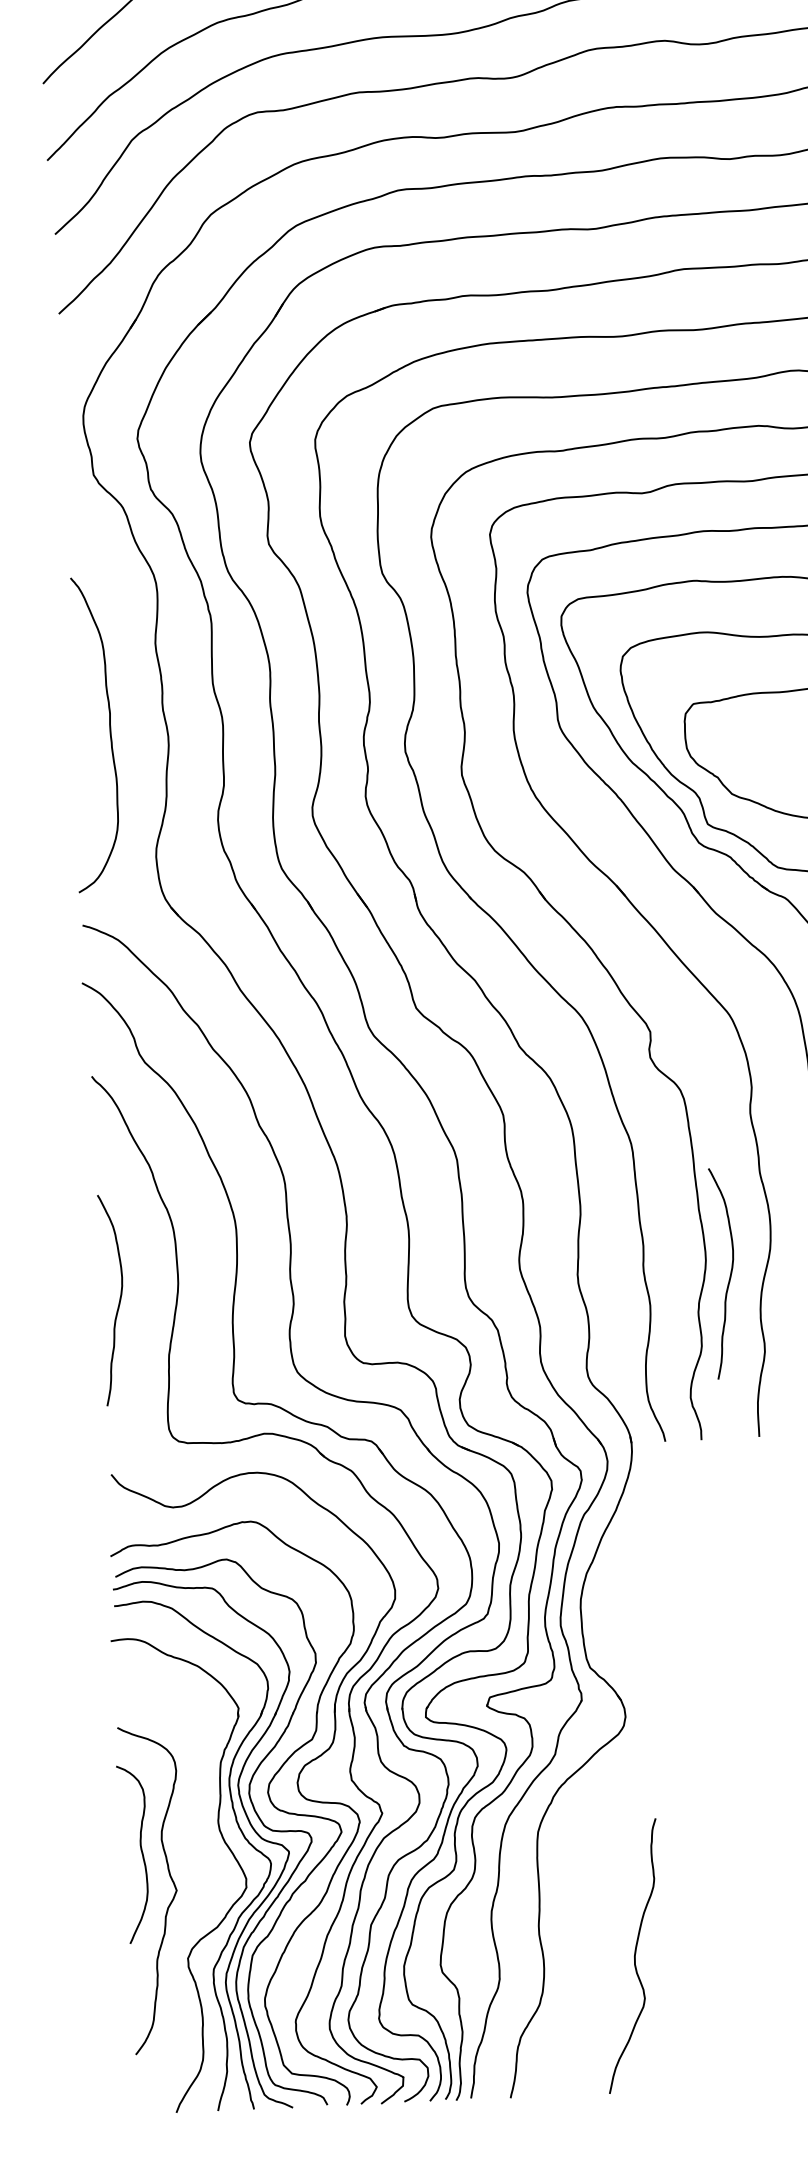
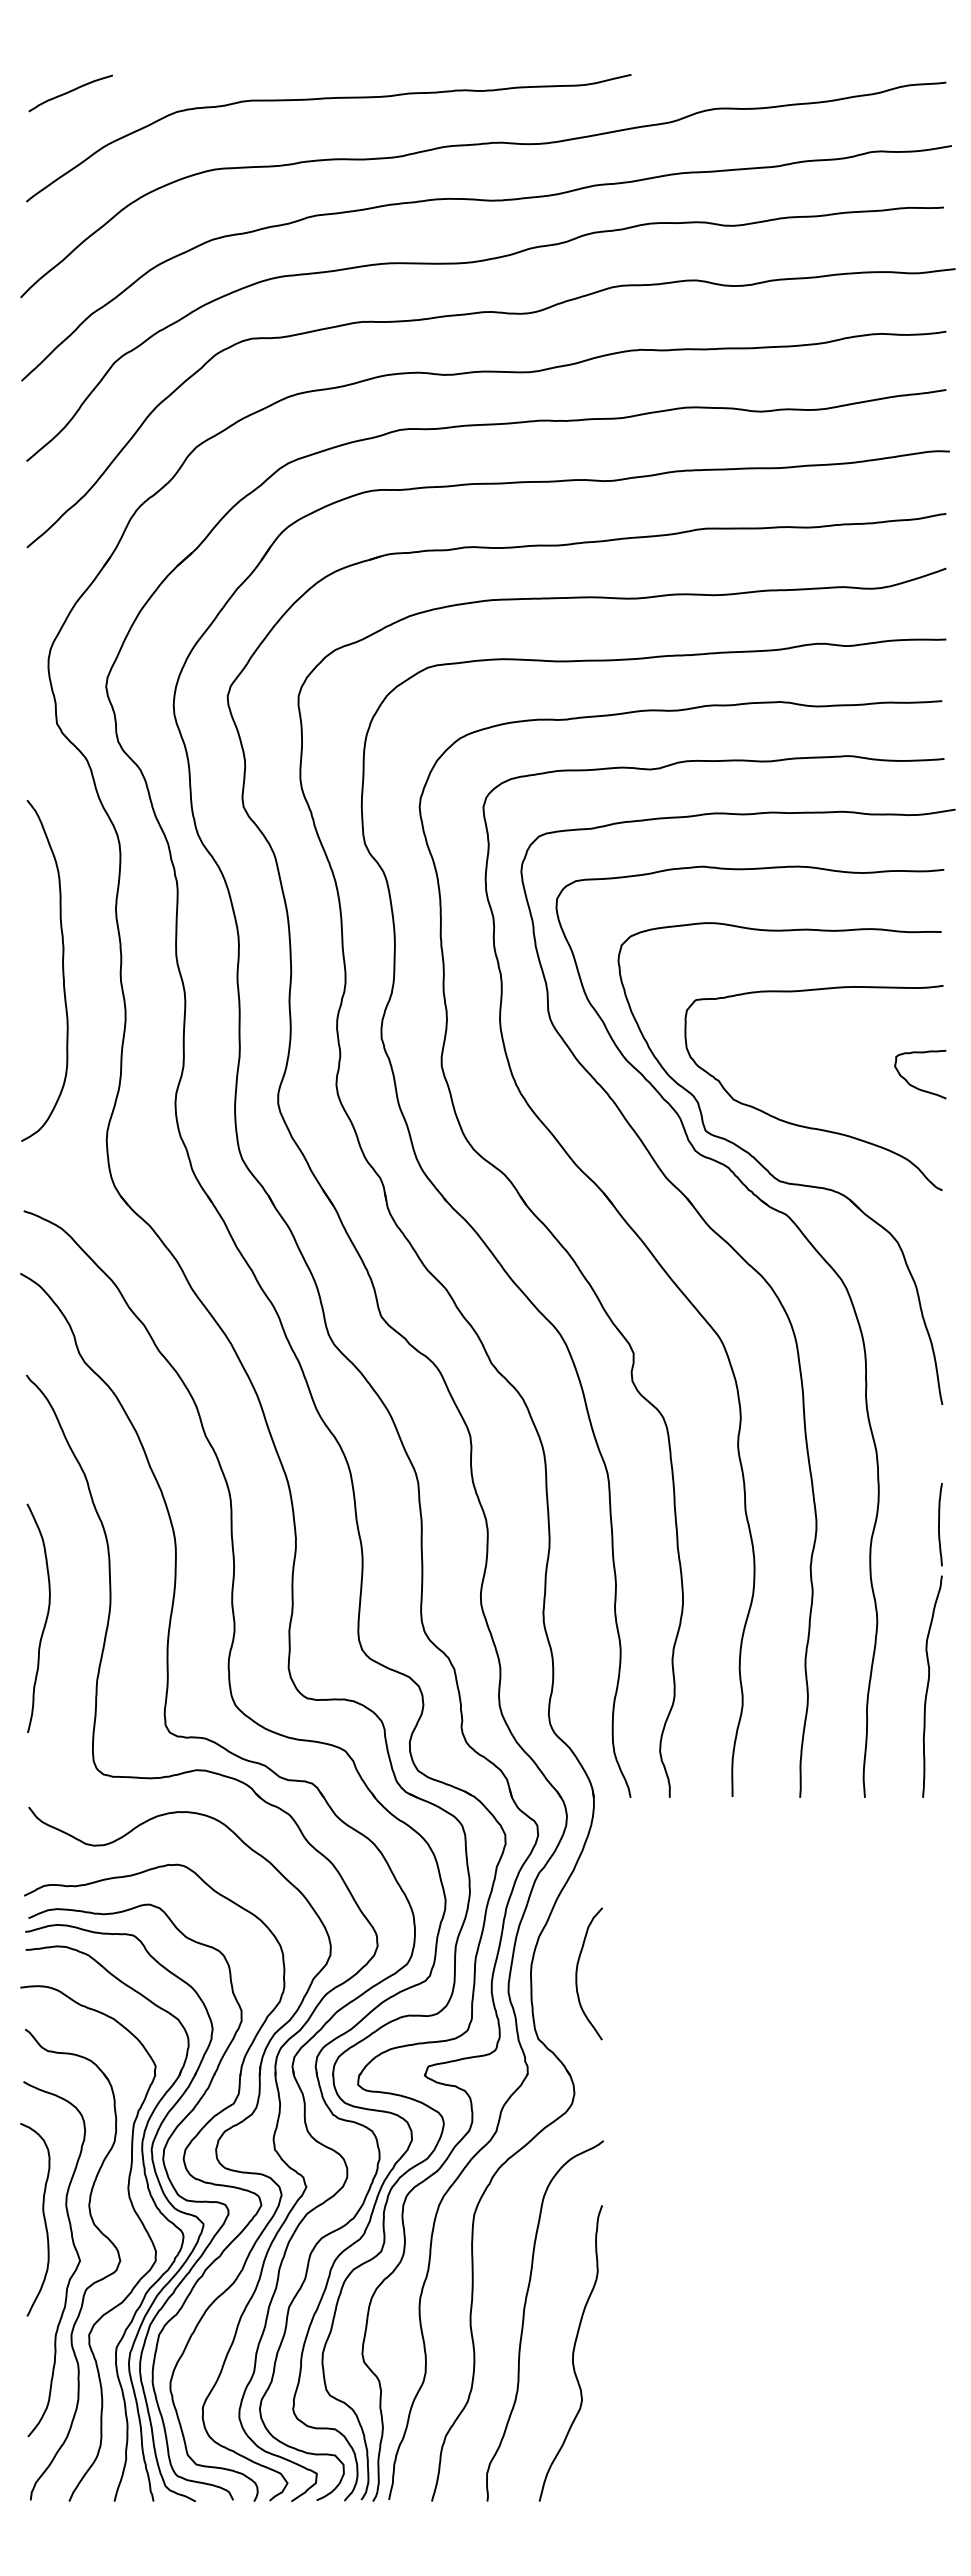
curve: (109, 733) -> (62, 970), moved
curve: (730, 1274) -> (708, 1619), removed
curve: (623, 1605) -> (577, 1973), added
part: (187, 1911) -> (90, 2284), added
curve: (588, 1927) -> (524, 2320), added

